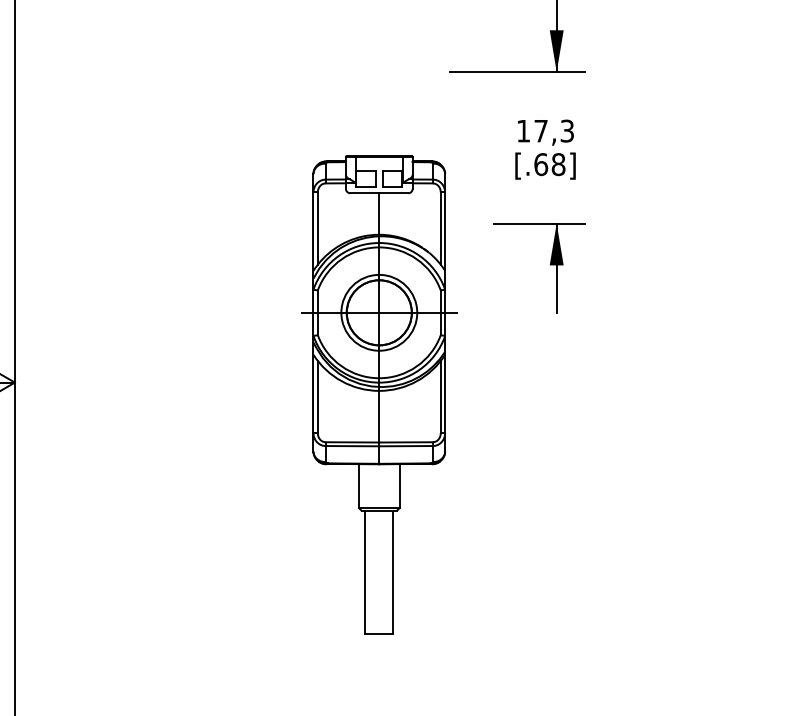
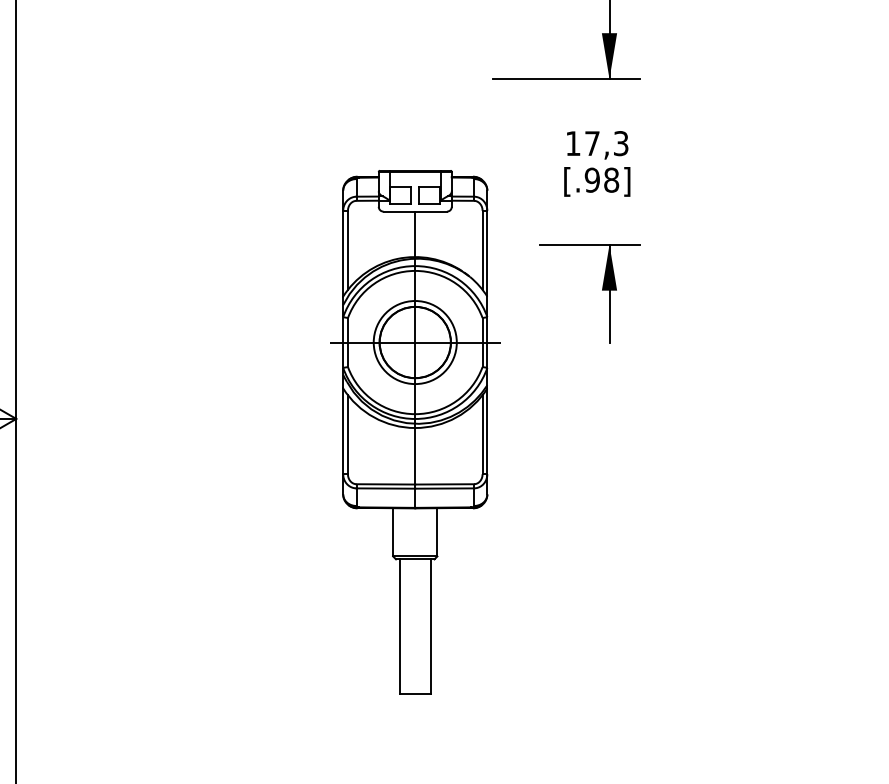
text: (541, 164) -> (592, 180), [.68] -> [.98]

